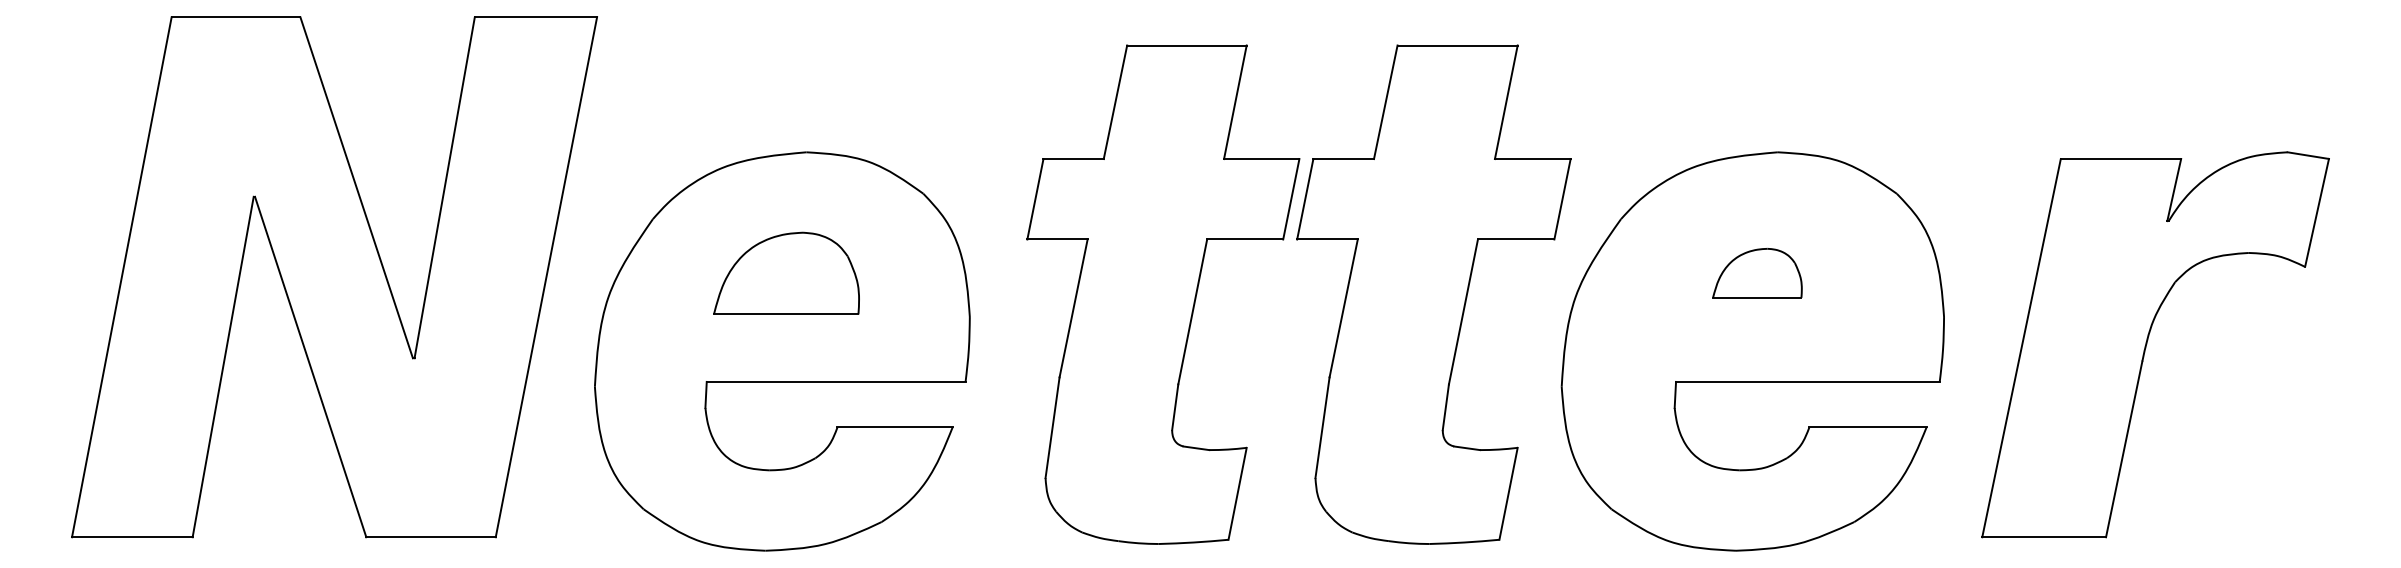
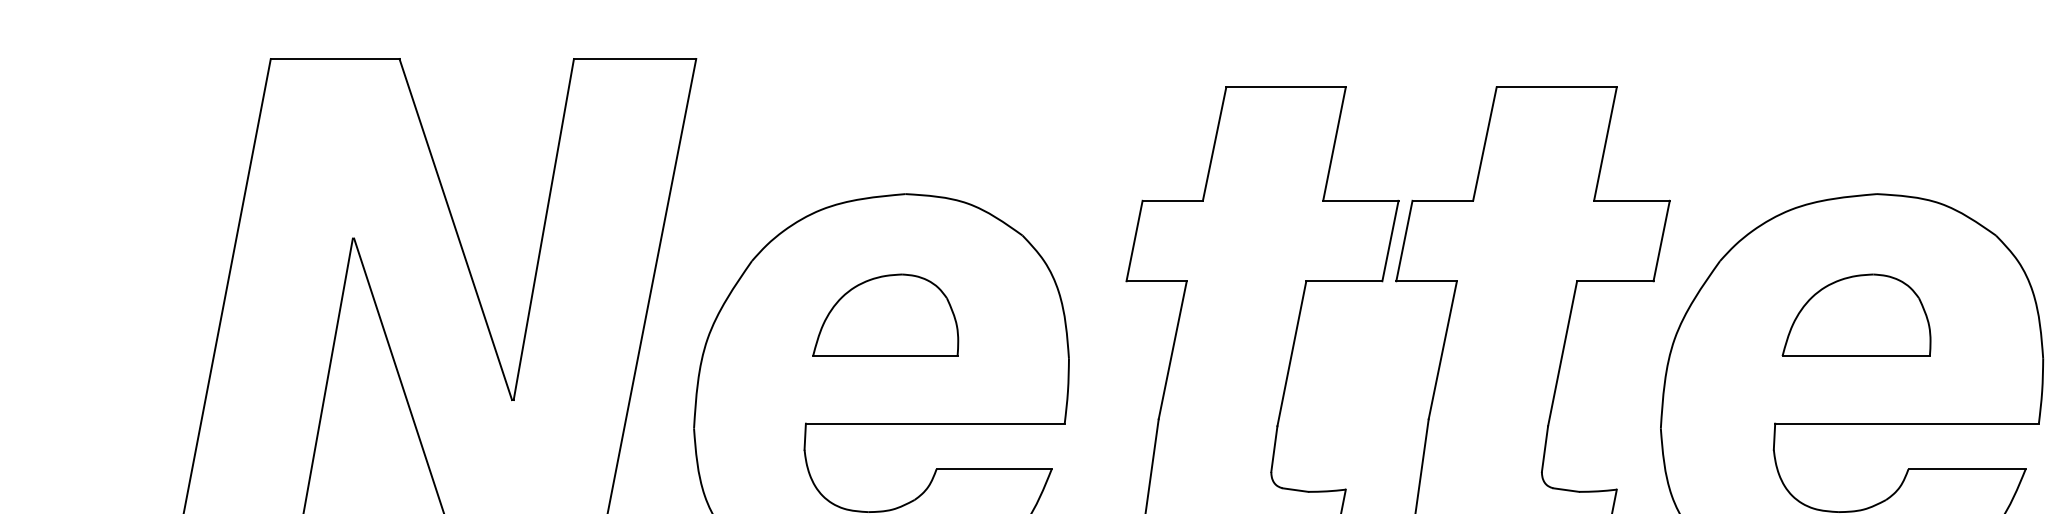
part: (1757, 272) -> (1856, 314), size x1.67

